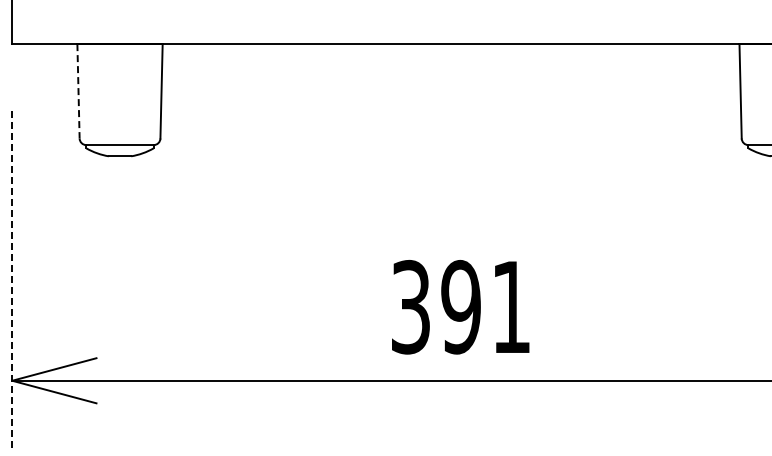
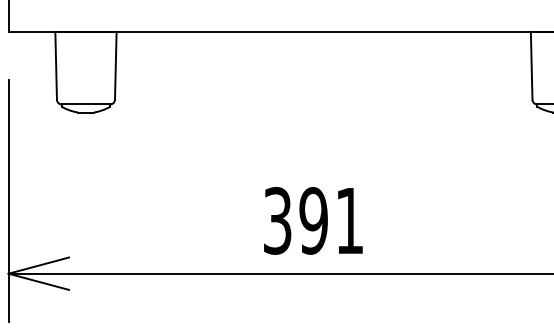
line: (78, 91) -> (56, 65), dashed -> solid
line: (12, 280) -> (8, 201), dashed -> solid
text: (460, 307) -> (313, 221), moved

